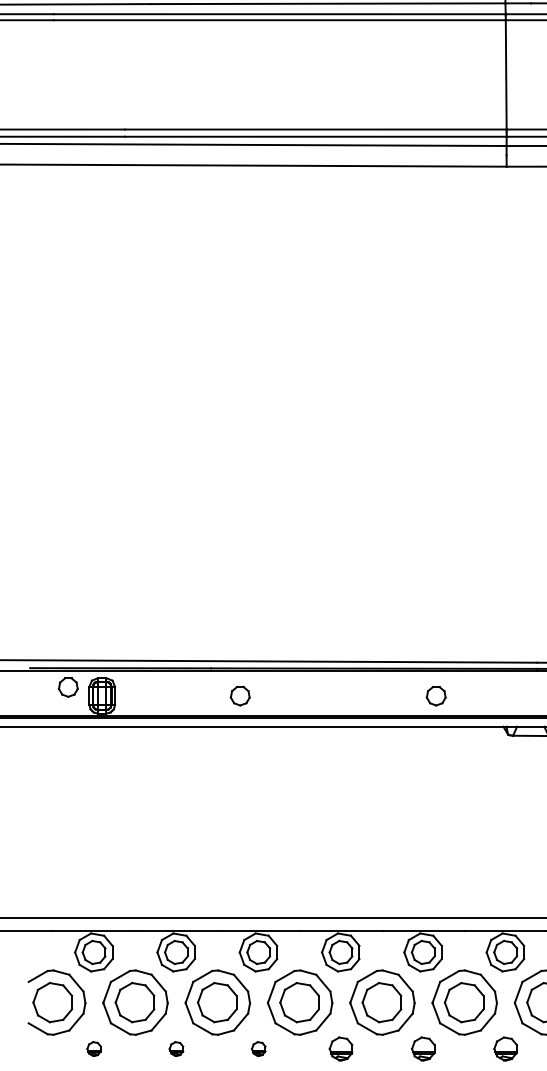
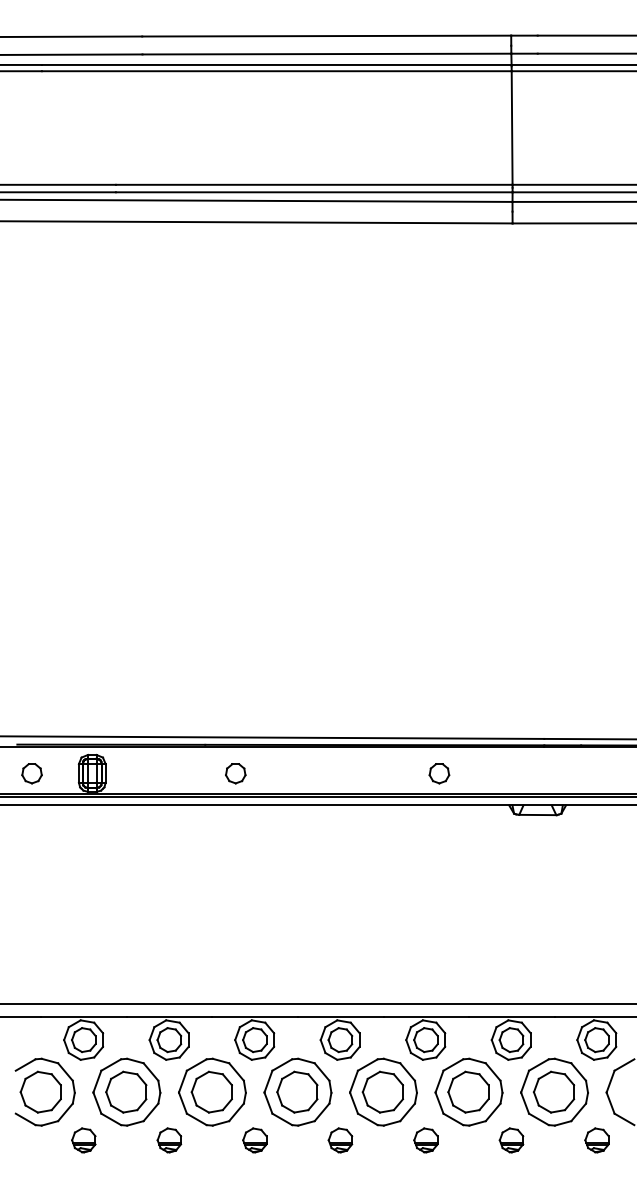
part: (67, 687) -> (31, 773), moved
part: (93, 1049) -> (83, 1140), size x1.67
part: (176, 1049) -> (169, 1140), size x1.67
part: (258, 1049) -> (254, 1140), size x1.67

